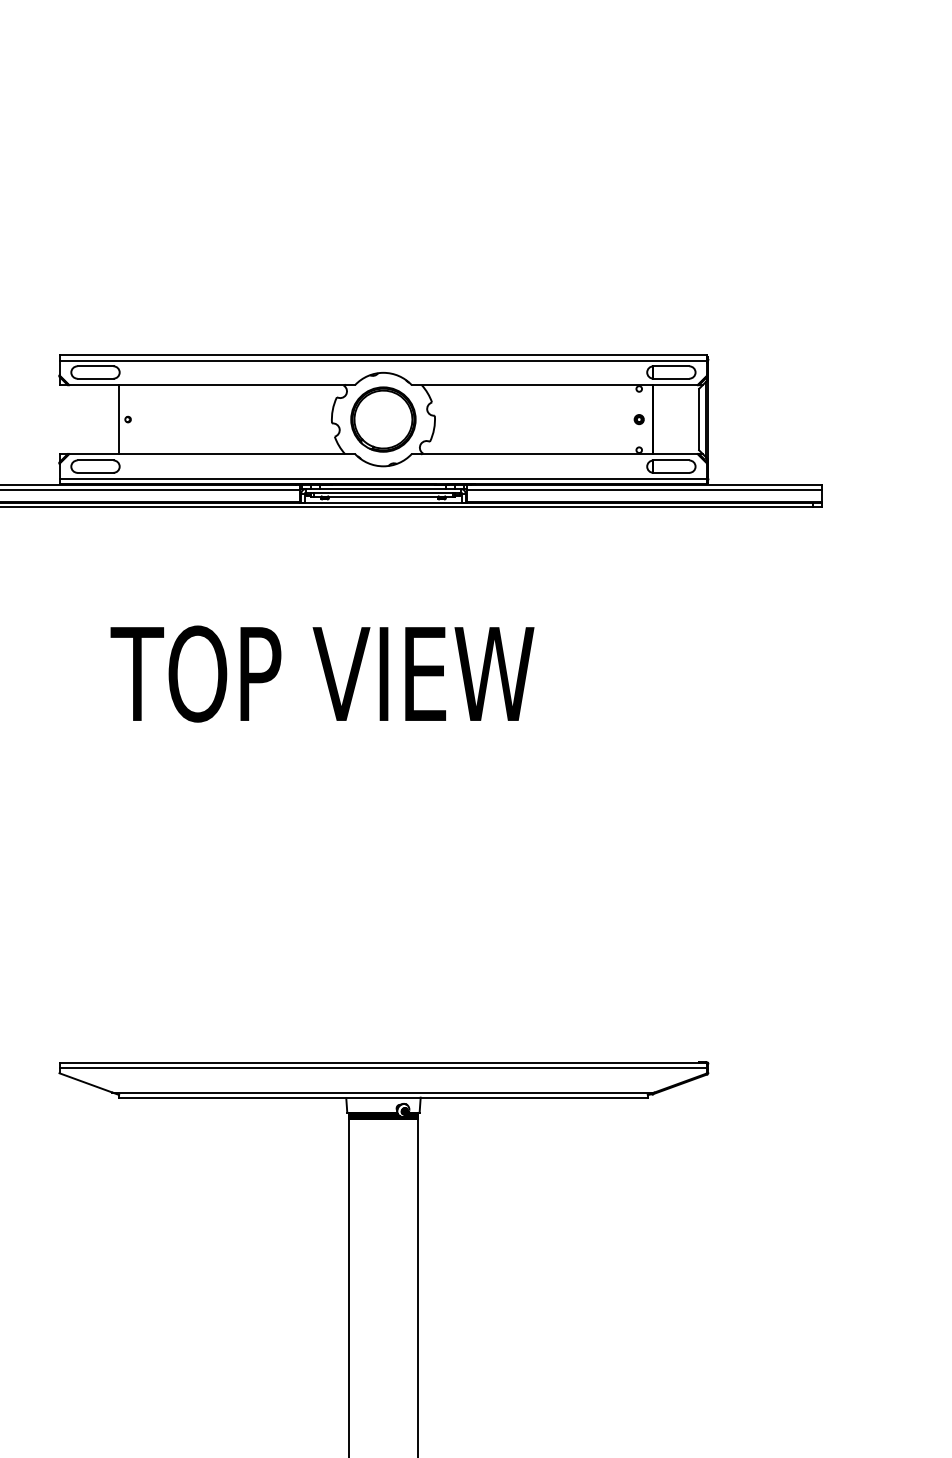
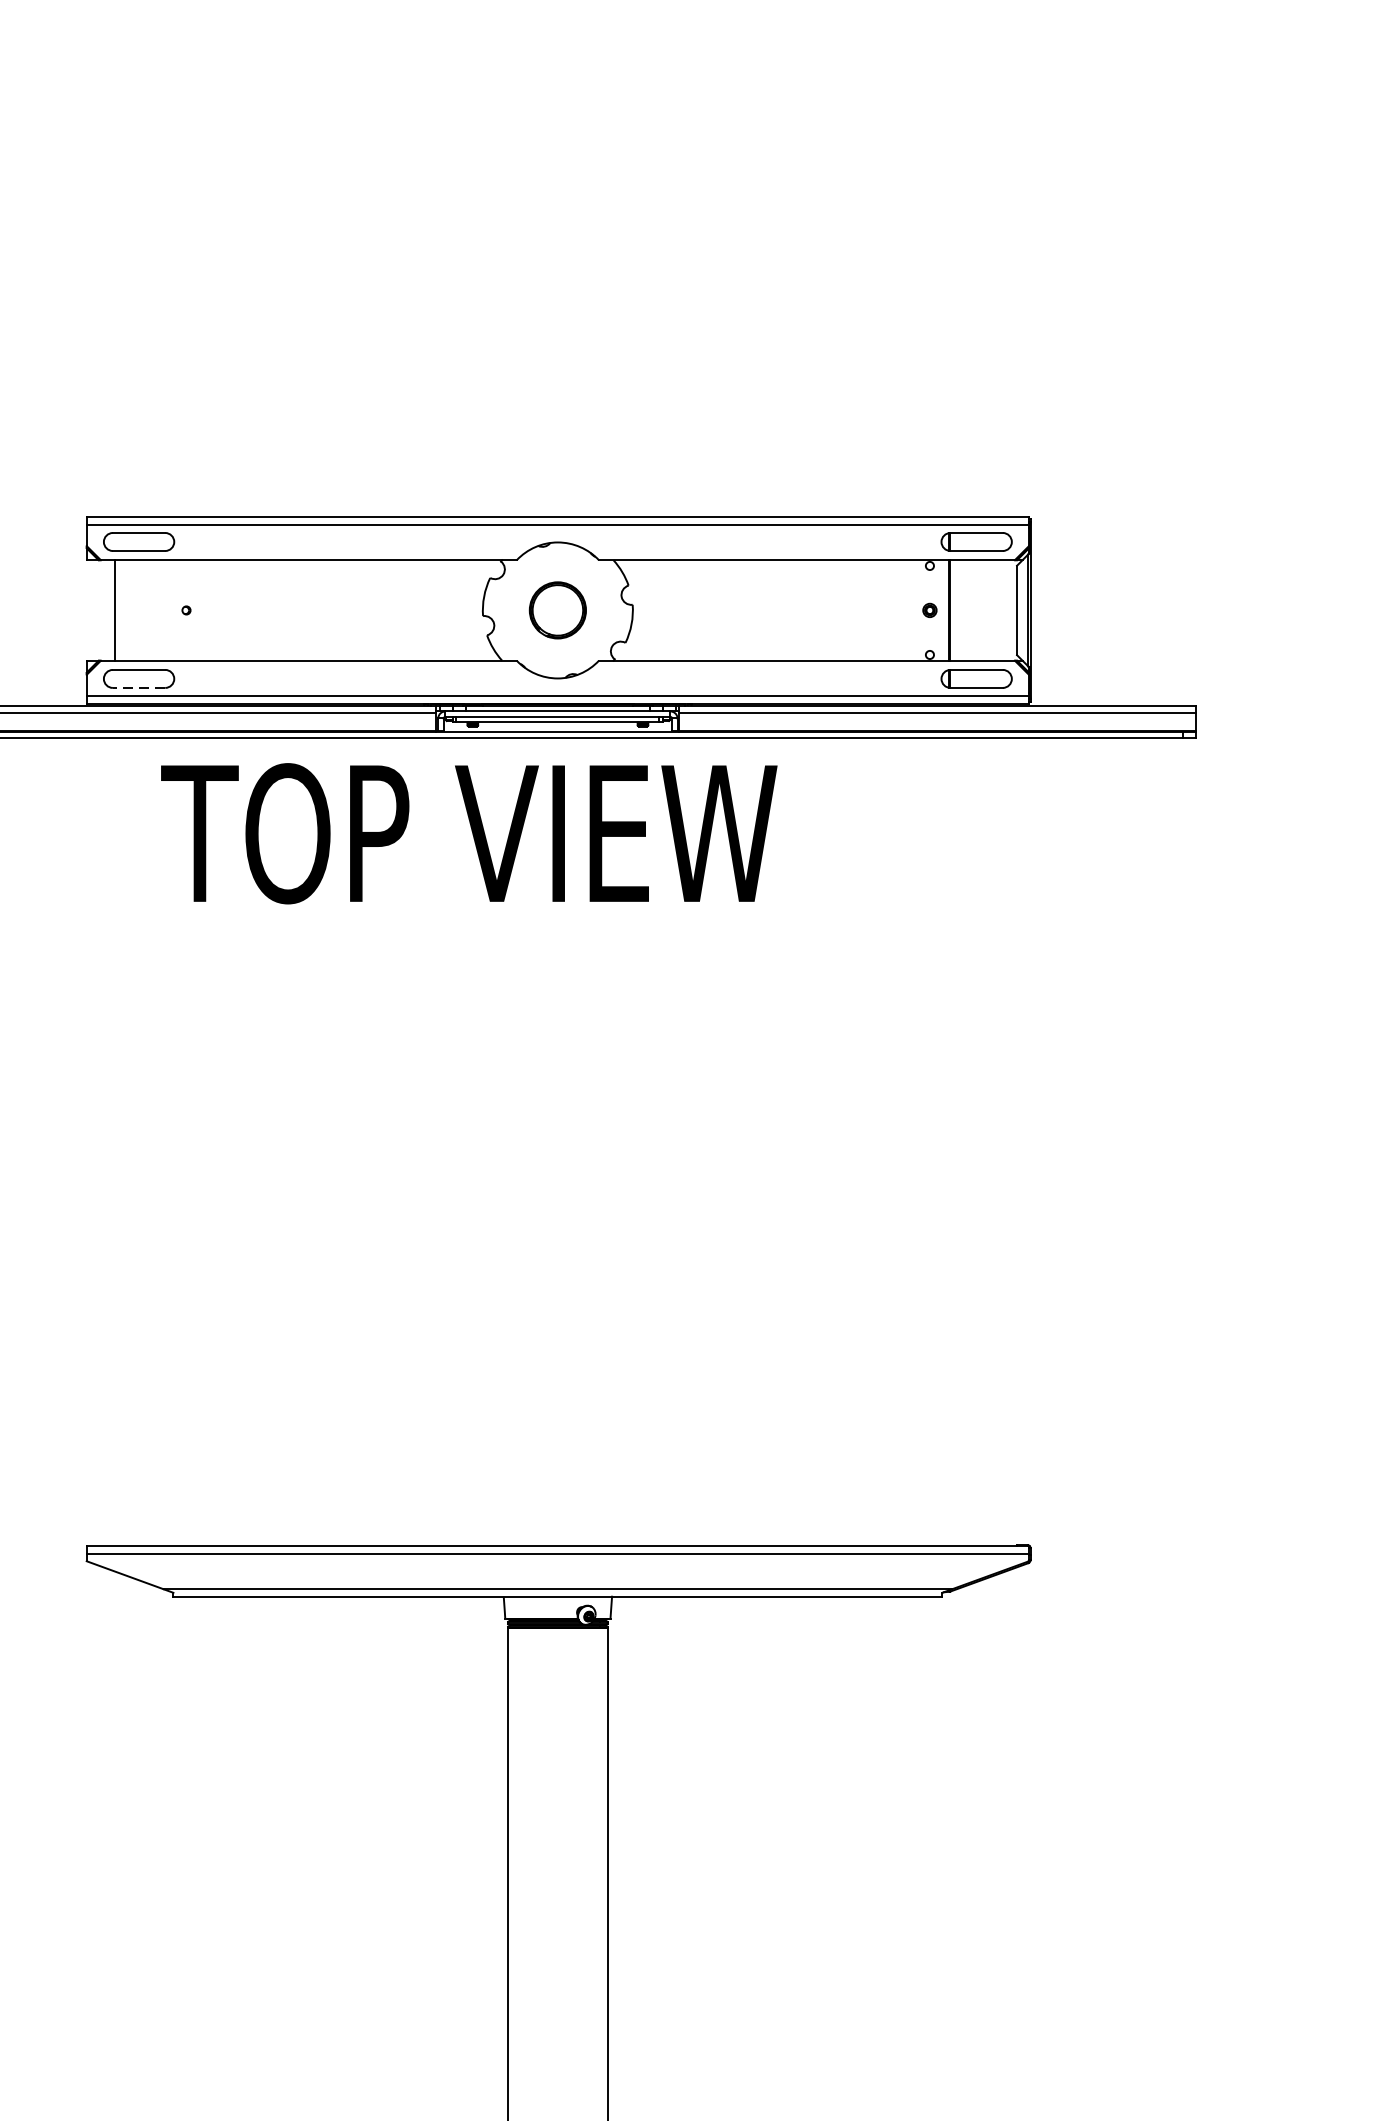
line: (119, 419) -> (115, 610), moved
part: (383, 419) -> (557, 610), size x0.6
line: (95, 472) -> (139, 687), solid -> dashed
text: (322, 673) -> (469, 832), moved

